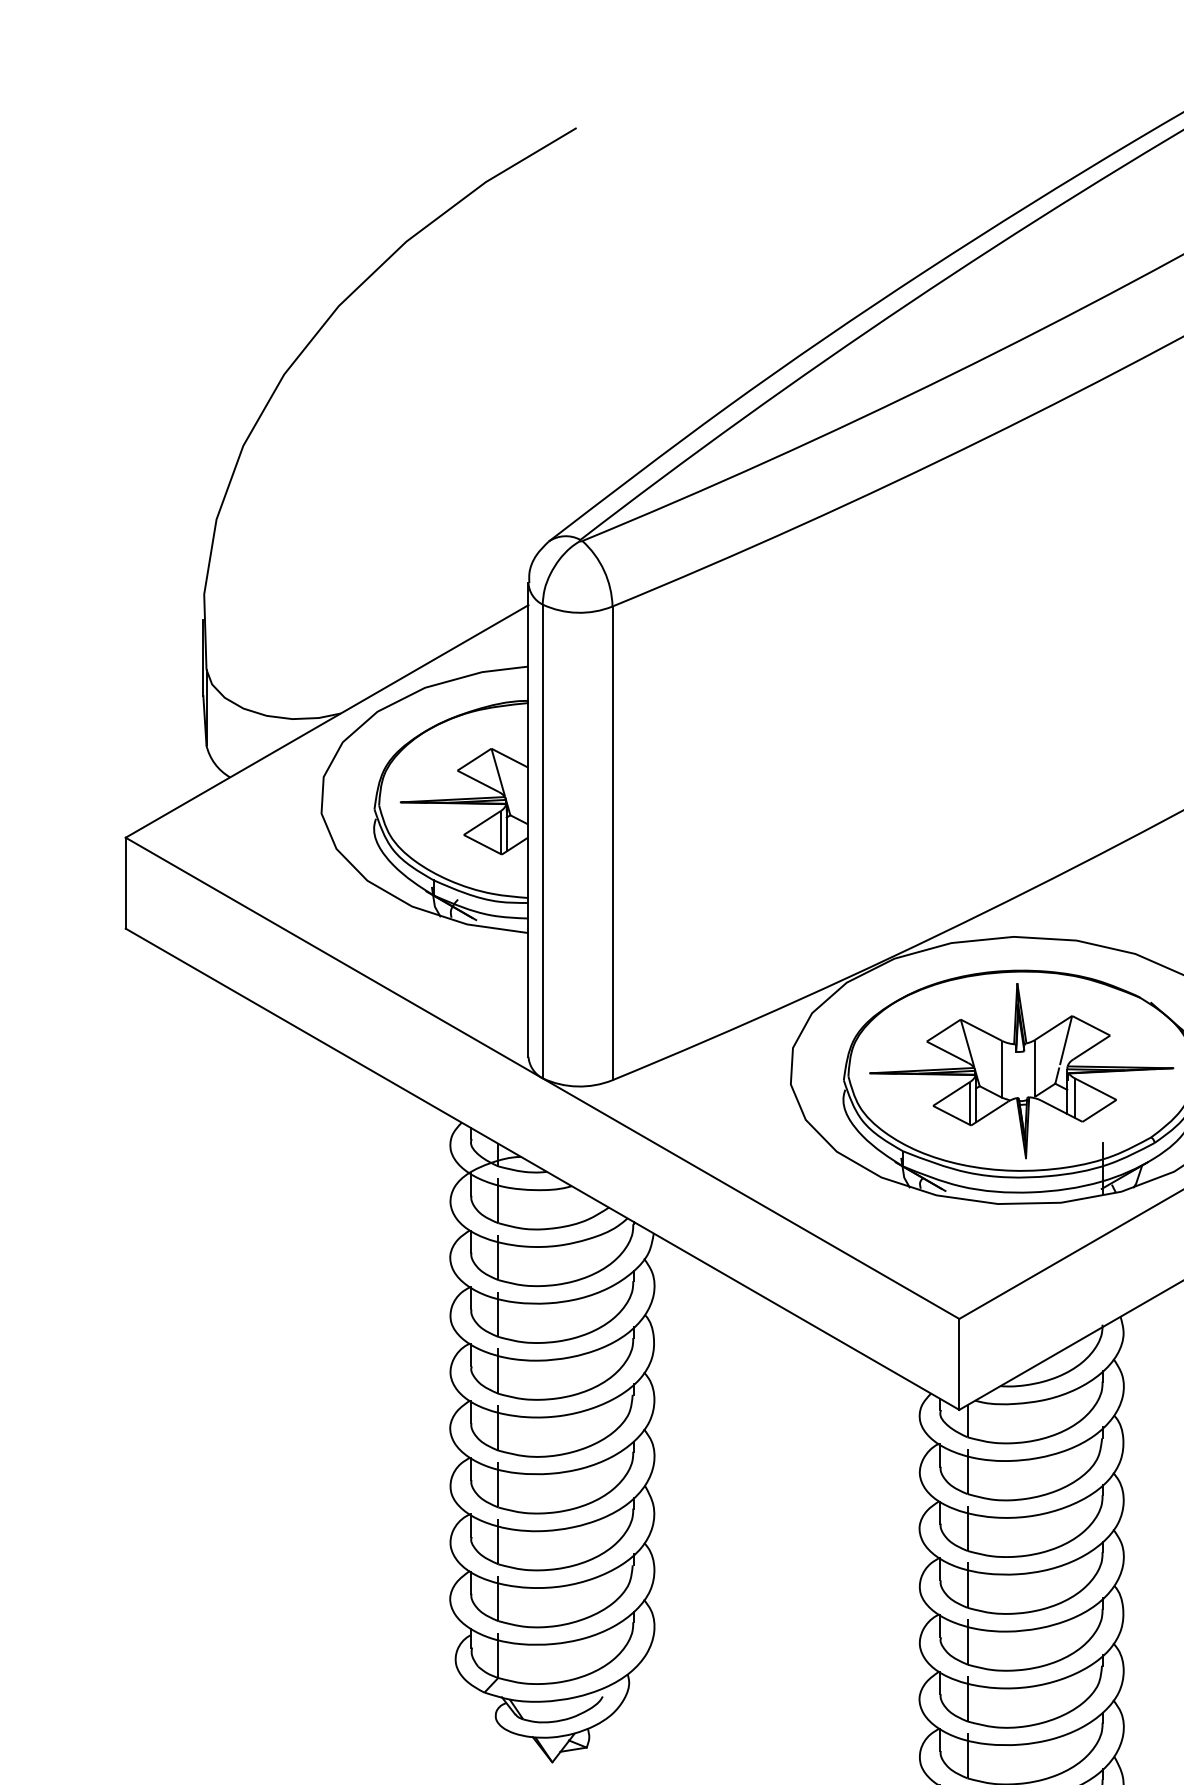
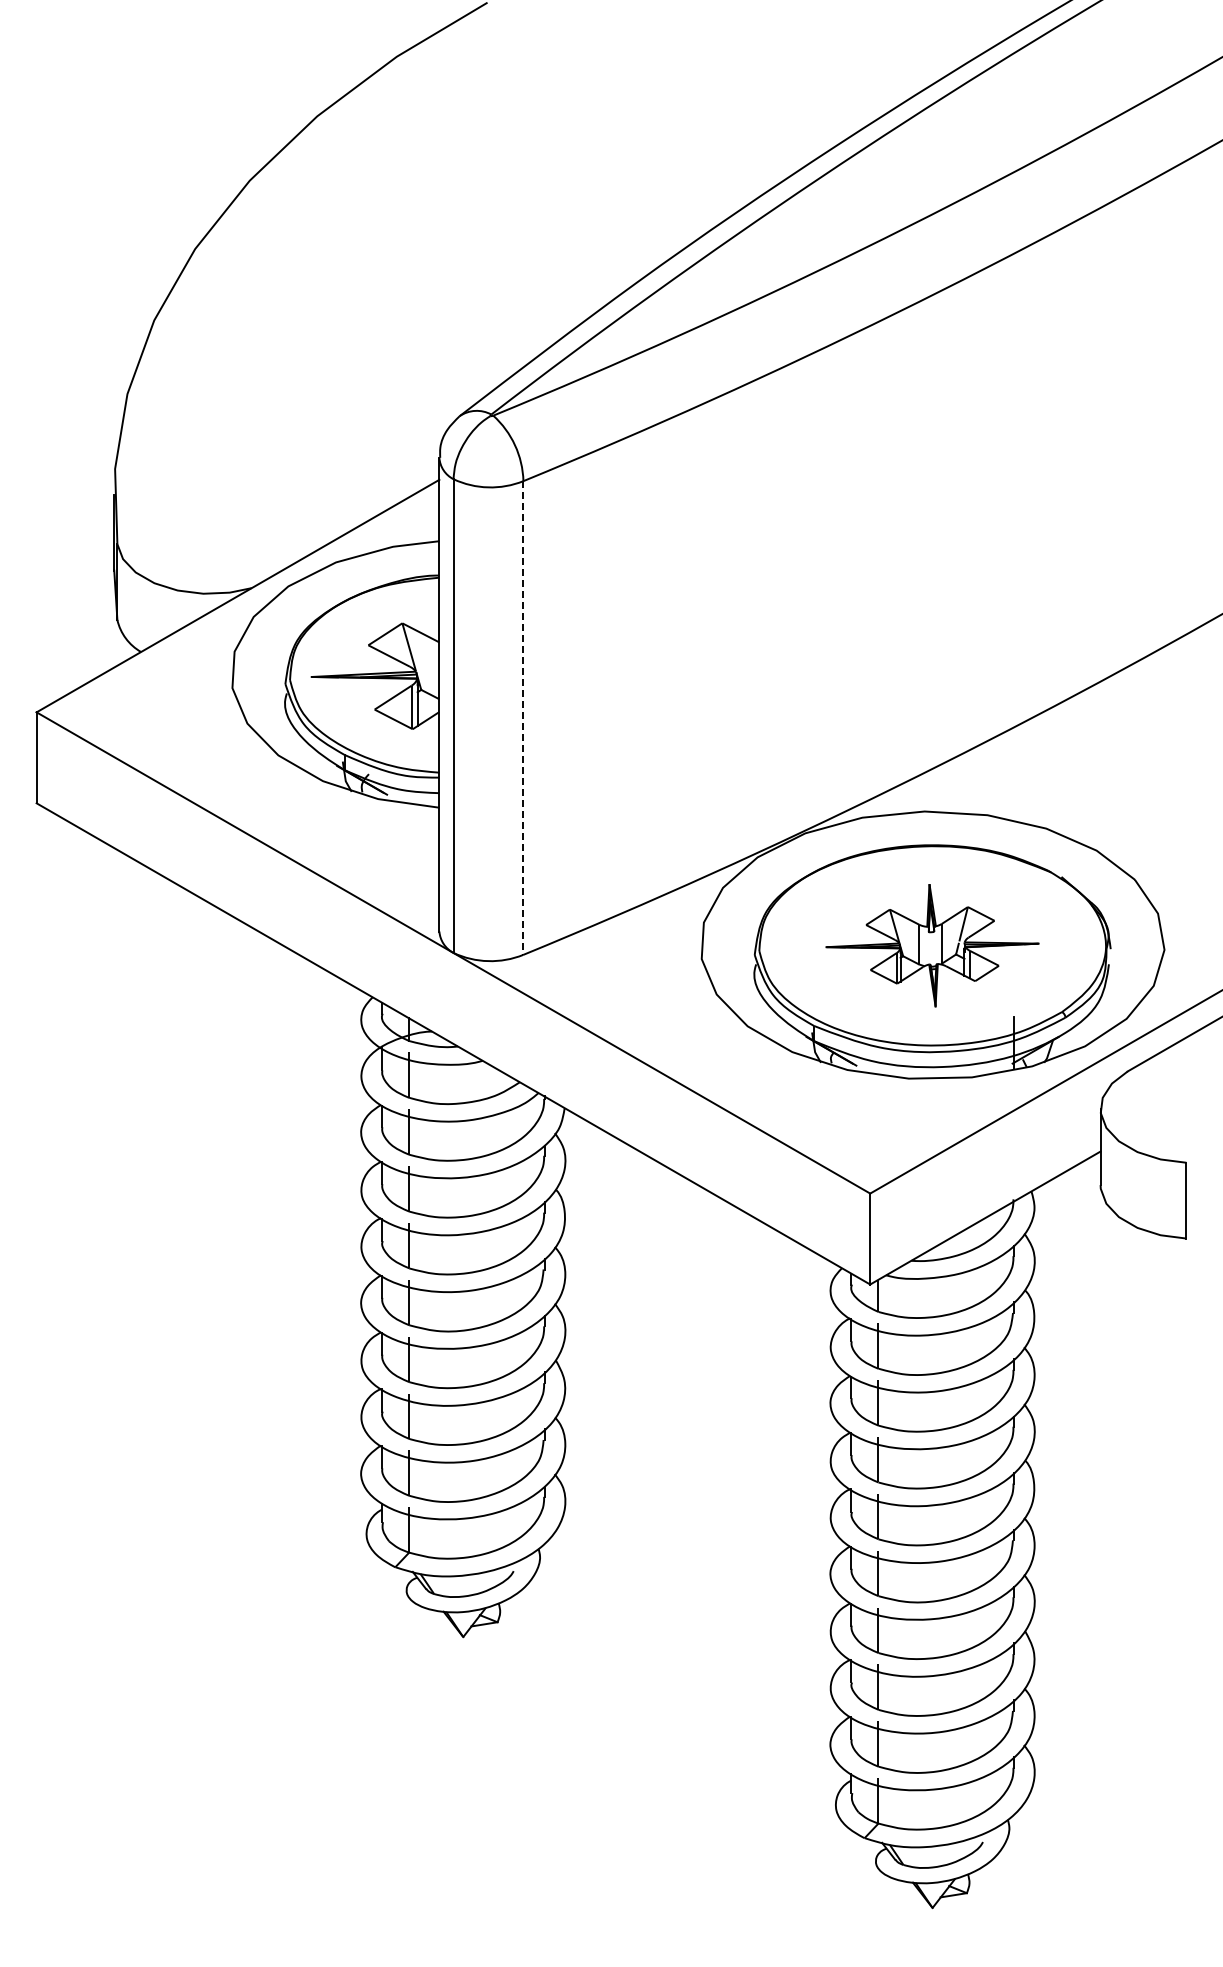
line: (612, 843) -> (523, 718), solid -> dashed
part: (1021, 1070) -> (932, 945), size x0.7

